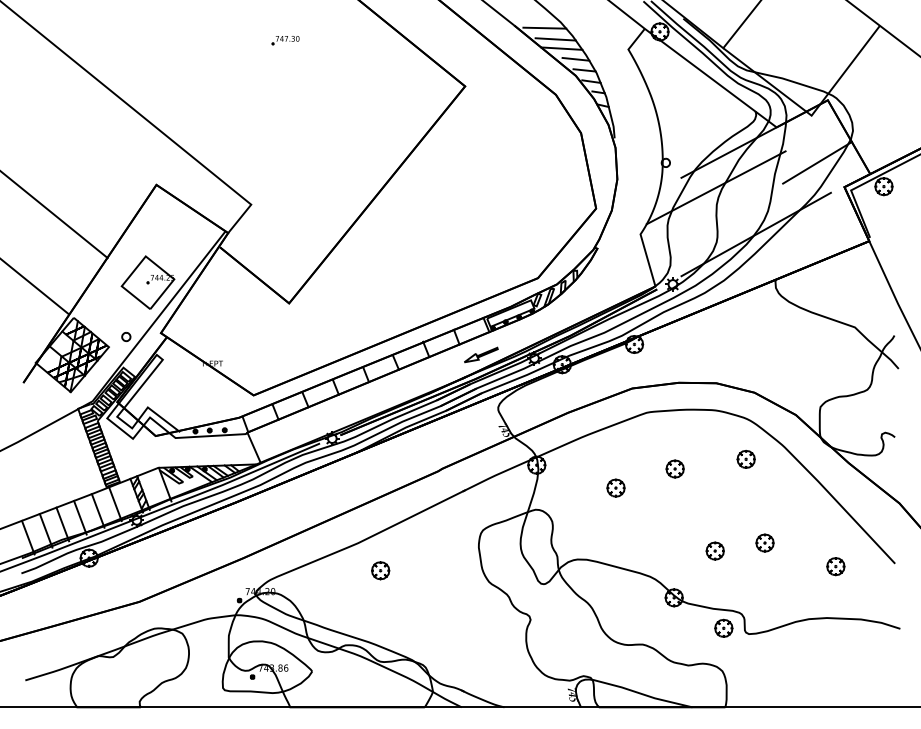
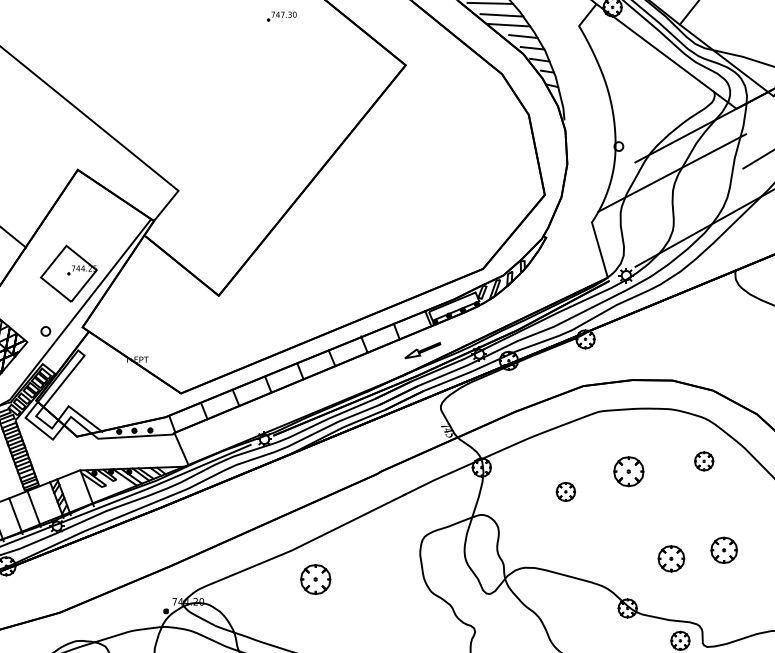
part: (285, 40) -> (281, 16), moved
part: (674, 468) -> (628, 471), size x1.6
part: (764, 542) -> (723, 549), size x1.4
part: (714, 550) -> (670, 558), size x1.4
part: (380, 570) -> (315, 579), size x1.6

